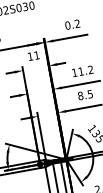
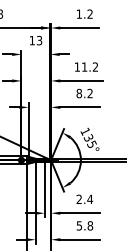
text: (67, 24) -> (79, 13), 0.2 -> 1.2
text: (36, 55) -> (39, 40), 11 -> 13
text: (89, 94) -> (89, 93), 8.5 -> 8.2

